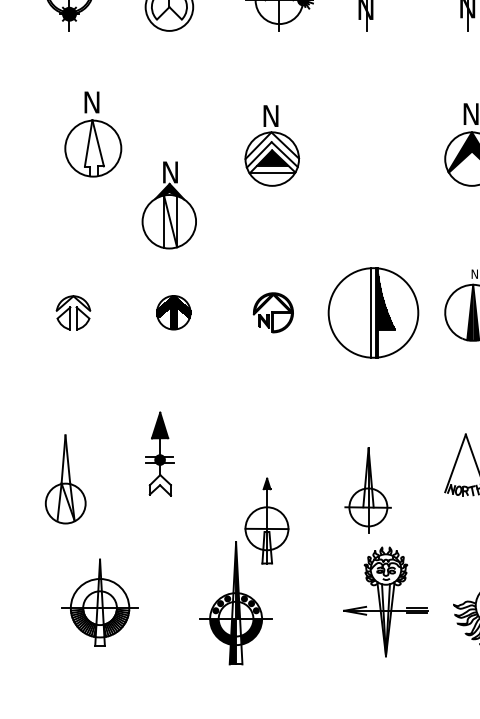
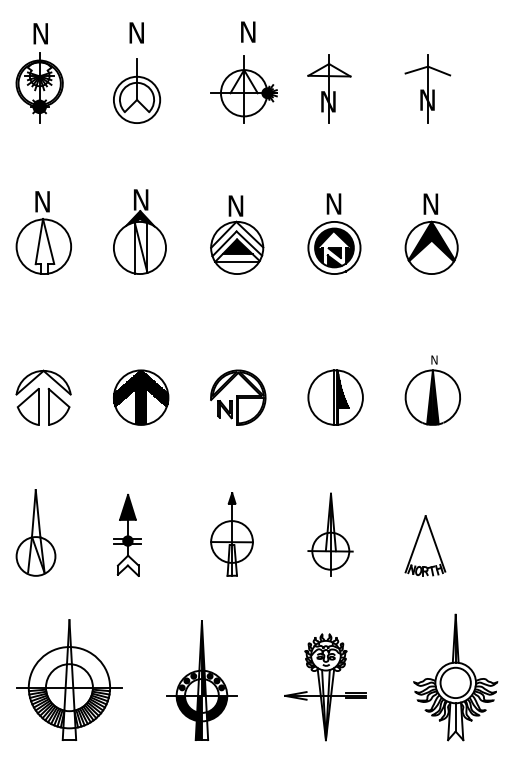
part: (92, 134) -> (43, 232), moved
part: (372, 144) -> (334, 233), added
part: (168, 204) -> (139, 231), moved
part: (73, 312) -> (43, 397), size x1.67
part: (174, 312) -> (141, 397), size x1.67
part: (273, 312) -> (238, 397), size x1.43
part: (373, 312) -> (335, 397), size x0.62
part: (65, 478) -> (35, 532), moved
part: (368, 490) -> (330, 534), moved
part: (266, 521) -> (231, 534), moved
part: (100, 602) -> (69, 679), size x1.43
part: (385, 602) -> (325, 687), moved

